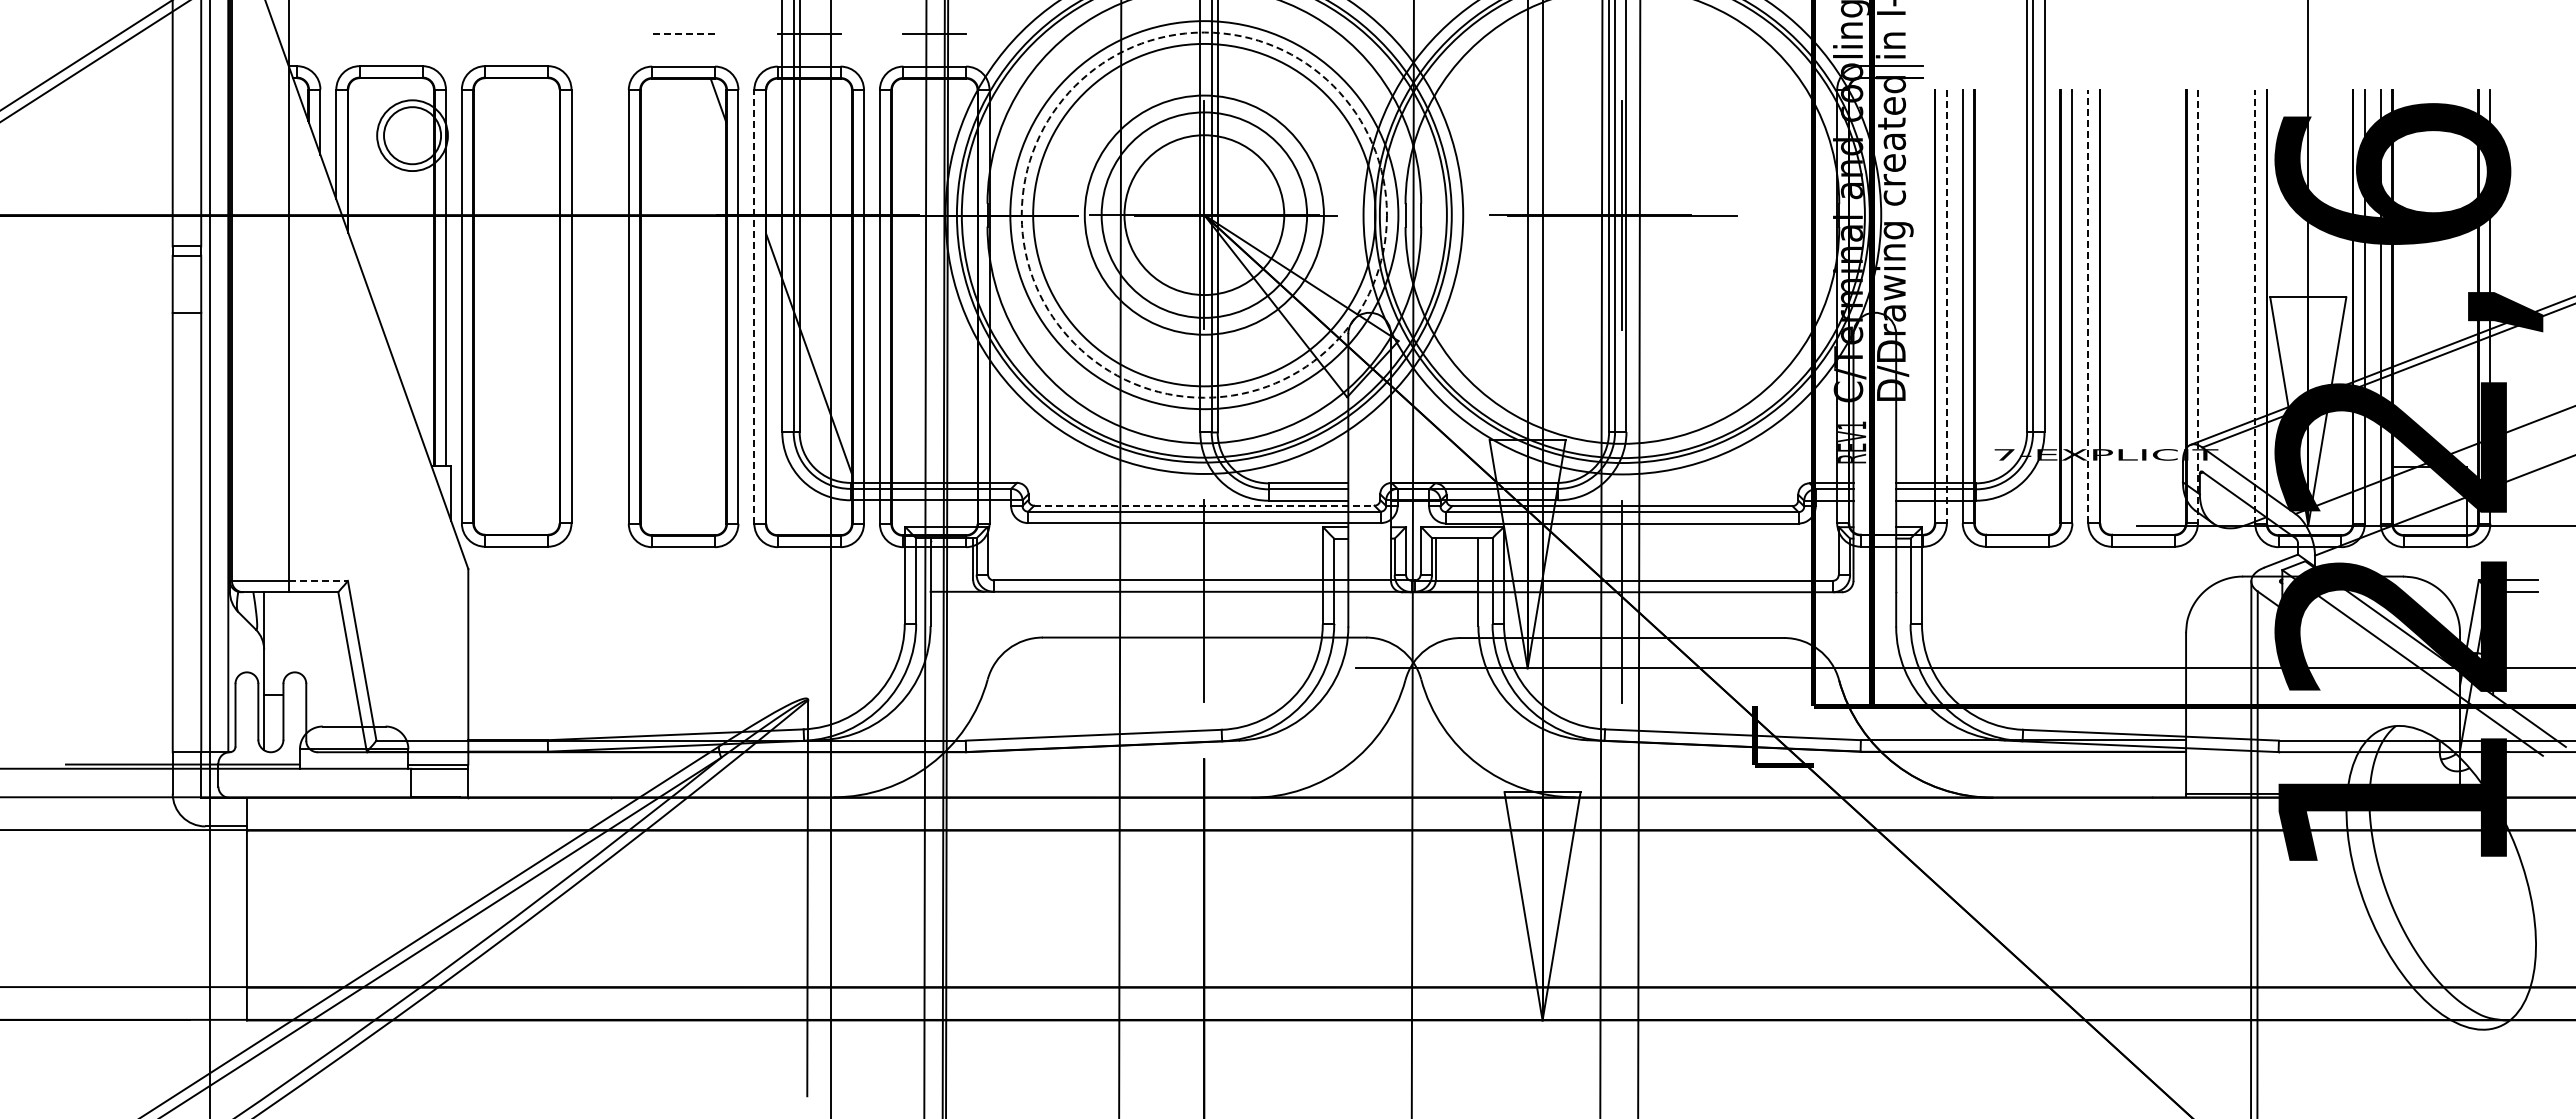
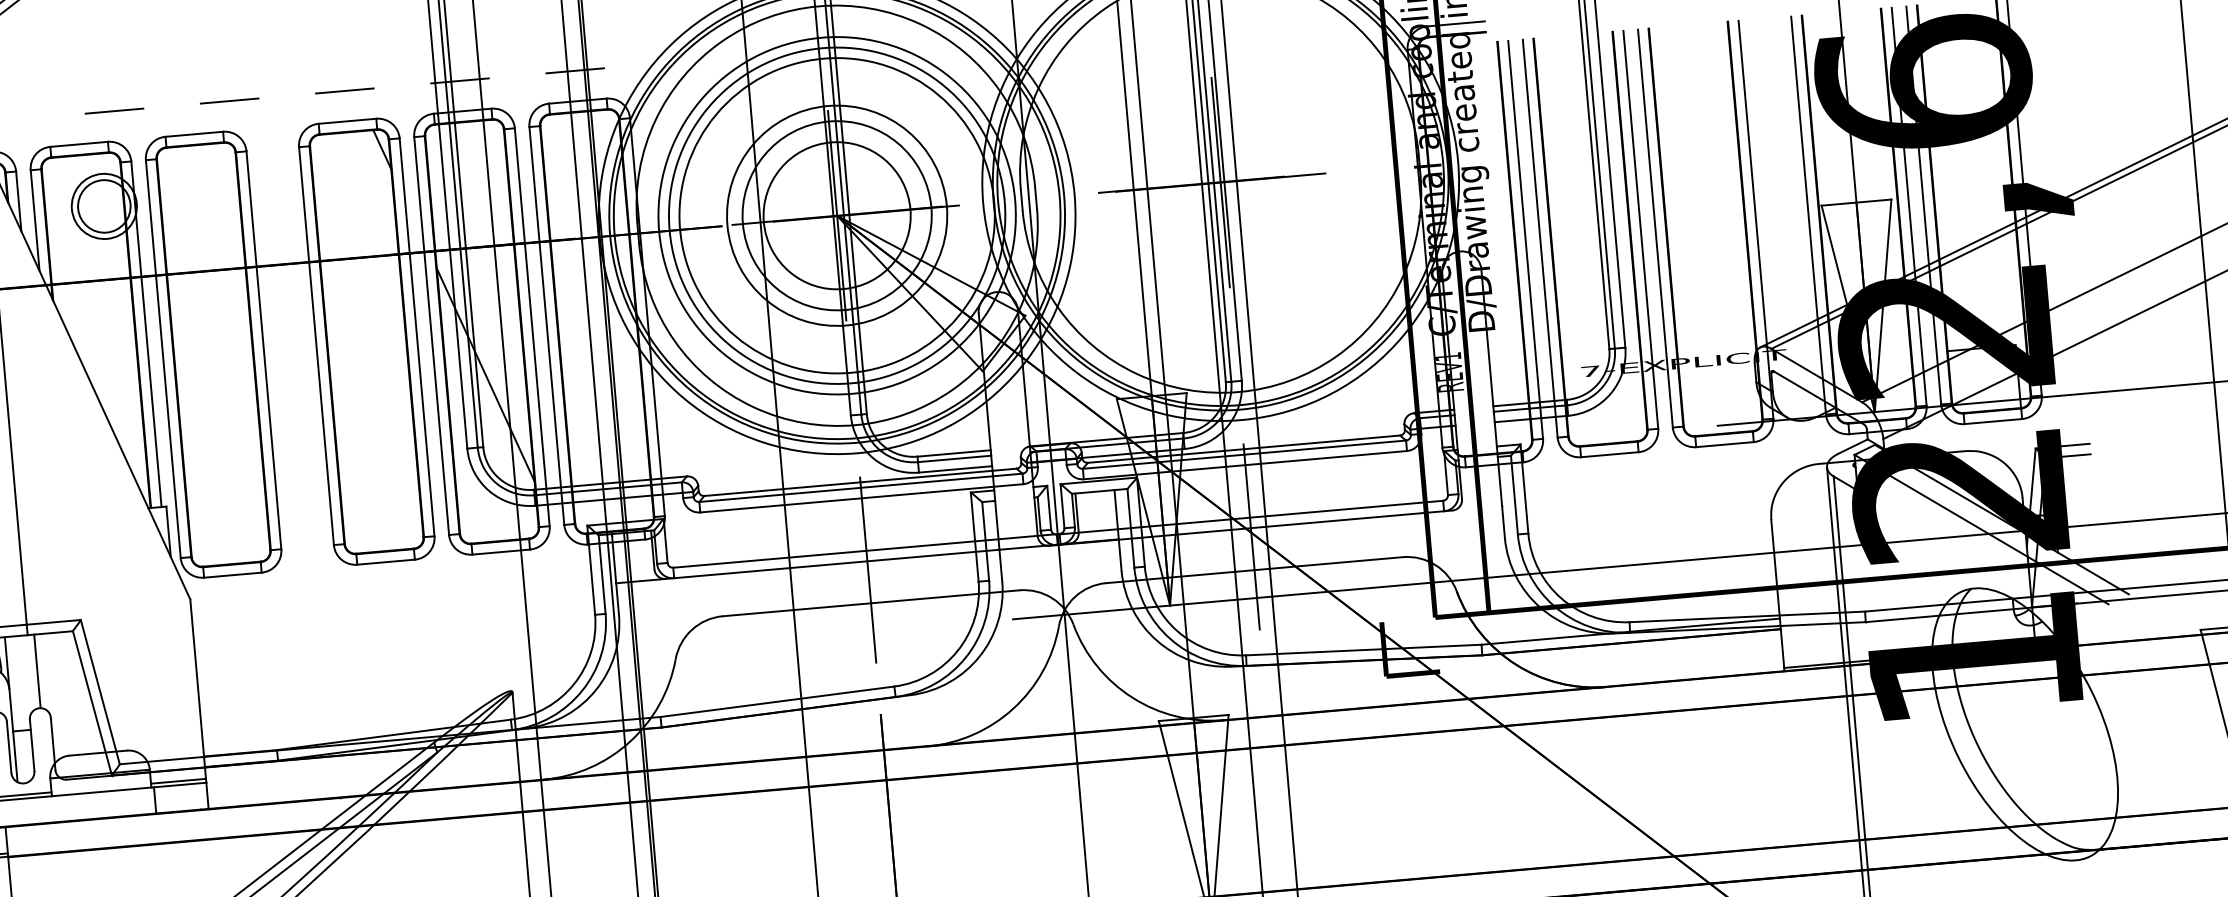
line: (432, 33) -> (114, 111), added
line: (557, 33) -> (229, 101), added
line: (683, 33) -> (344, 90), dashed -> solid
circle: (1203, 214) -> (836, 215), dashed -> solid
line: (754, 306) -> (431, 335), dashed -> solid
line: (1946, 306) -> (1525, 240), dashed -> solid
line: (2088, 306) -> (1655, 228), dashed -> solid
line: (2197, 306) -> (1755, 219), dashed -> solid
line: (2255, 306) -> (1808, 215), dashed -> solid
line: (1204, 505) -> (860, 482), dashed -> solid
line: (318, 580) -> (53, 622), dashed -> solid
line: (296, 632) -> (37, 671), added

